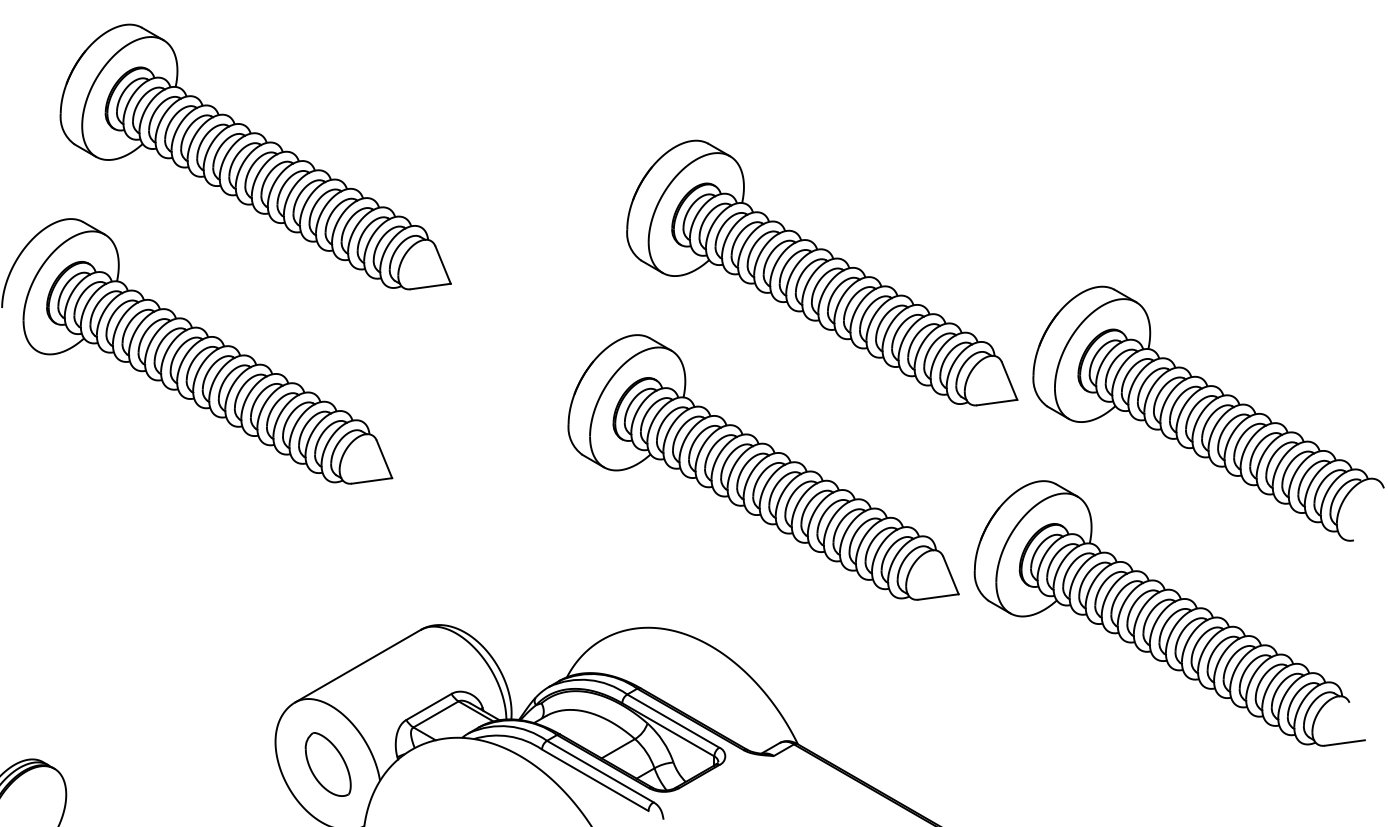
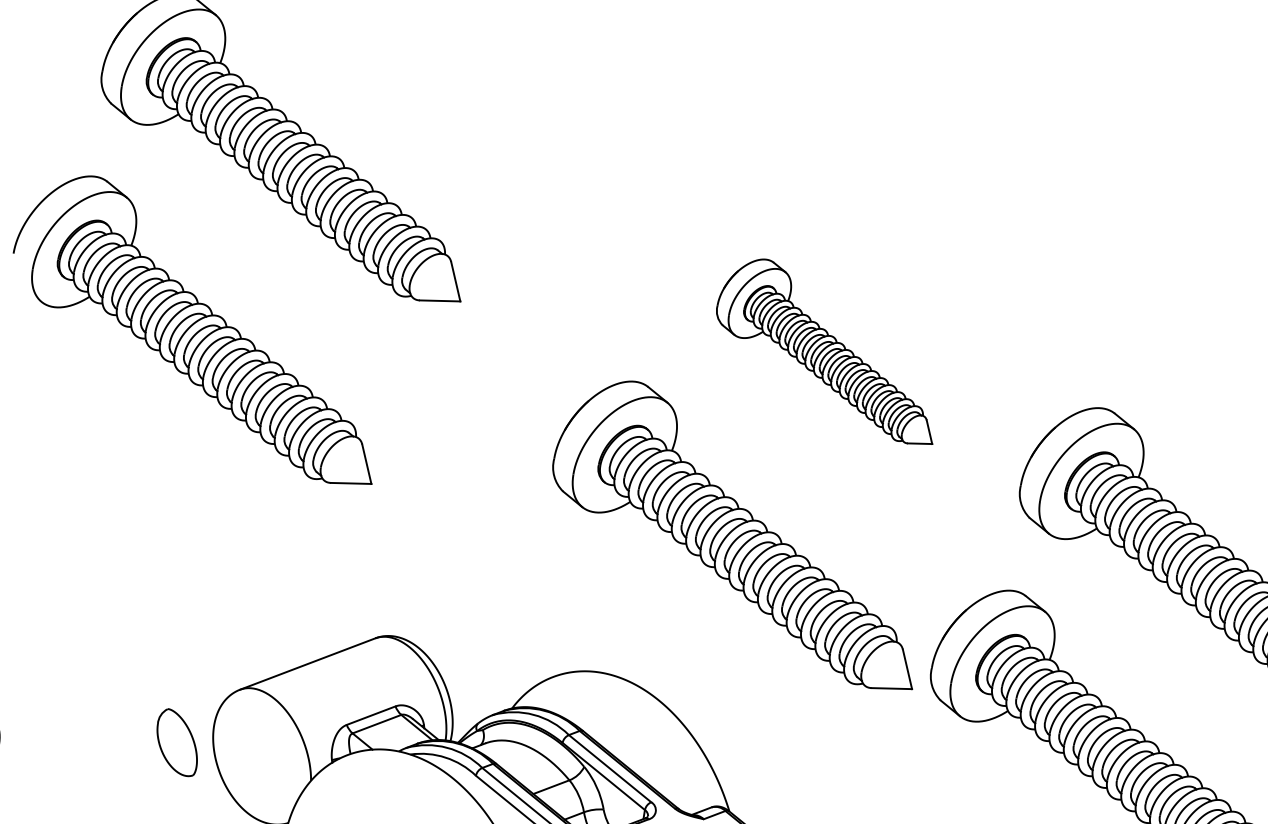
part: (822, 272) -> (829, 349), size x0.6
part: (327, 764) -> (176, 742), moved

